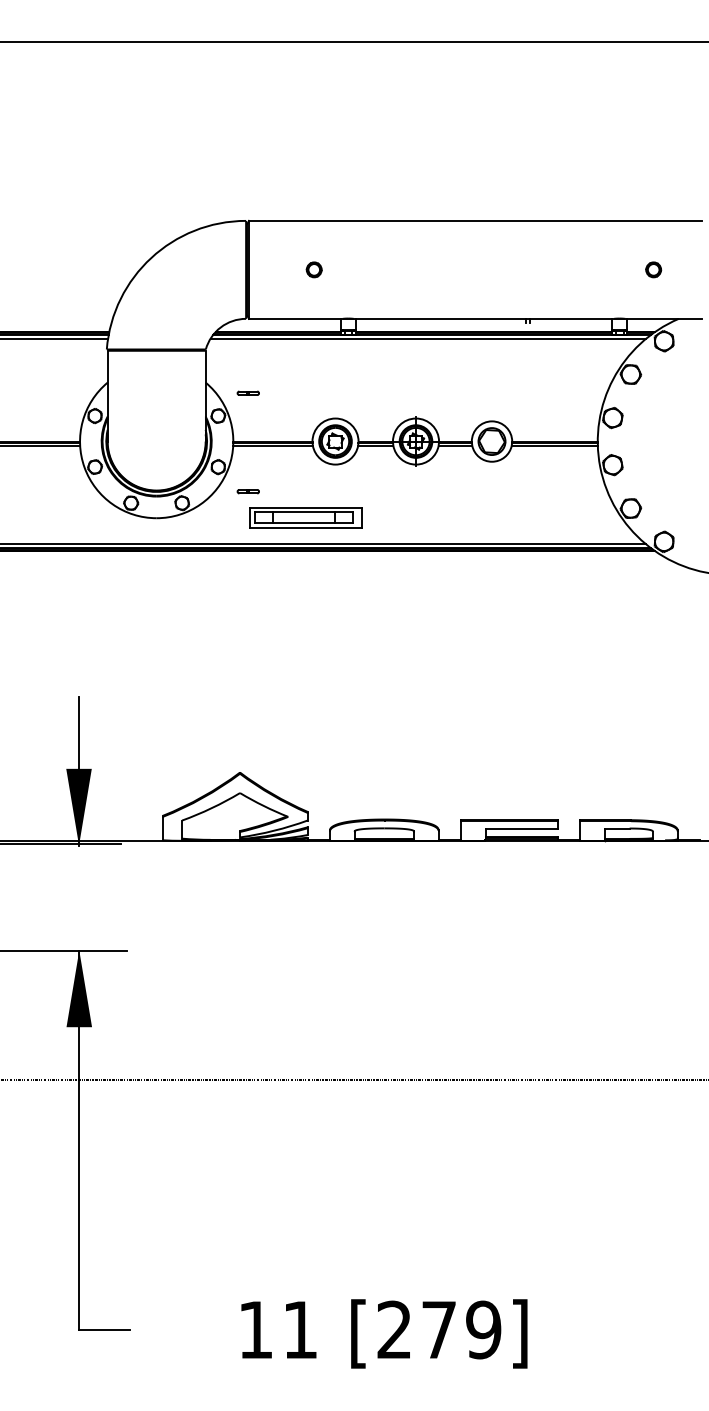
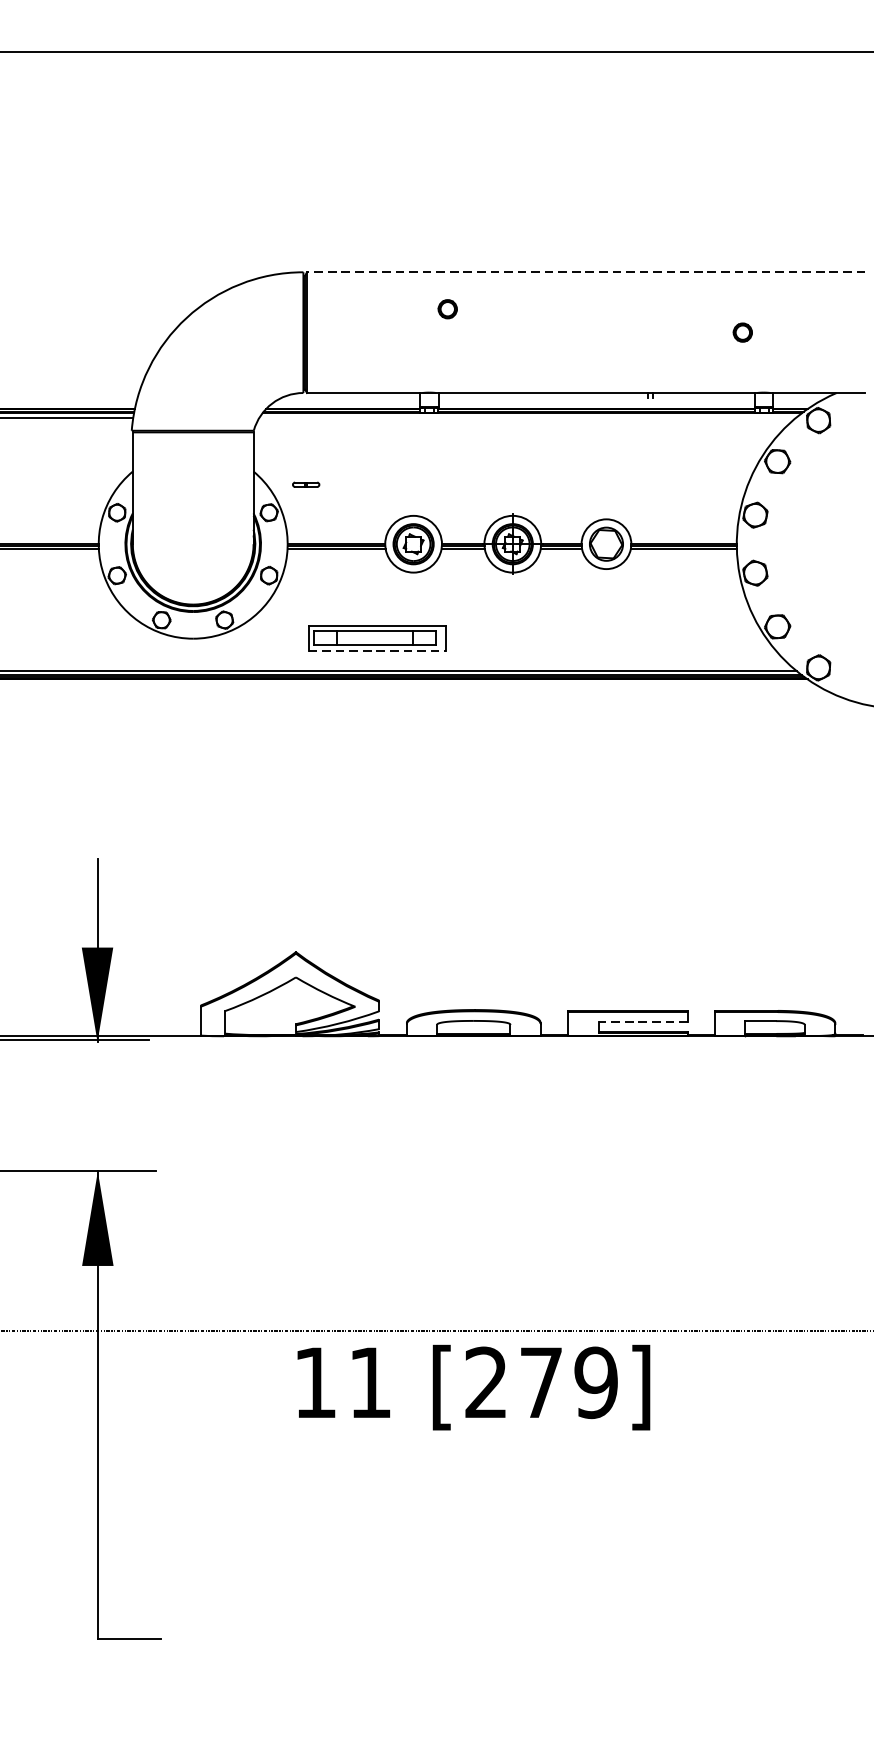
line: (475, 220) -> (586, 271), solid -> dashed
part: (313, 269) -> (446, 308), moved
part: (653, 269) -> (742, 332), moved
line: (428, 338) -> (528, 417), removed
part: (247, 491) -> (305, 605), removed
line: (306, 527) -> (377, 650), solid -> dashed
line: (521, 828) -> (642, 1021), solid -> dashed
text: (384, 1333) -> (473, 1387), moved

